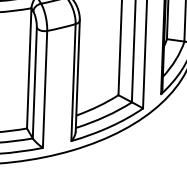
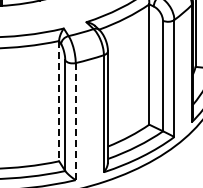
line: (29, 68) -> (59, 101), solid -> dashed
line: (44, 89) -> (75, 121), solid -> dashed

